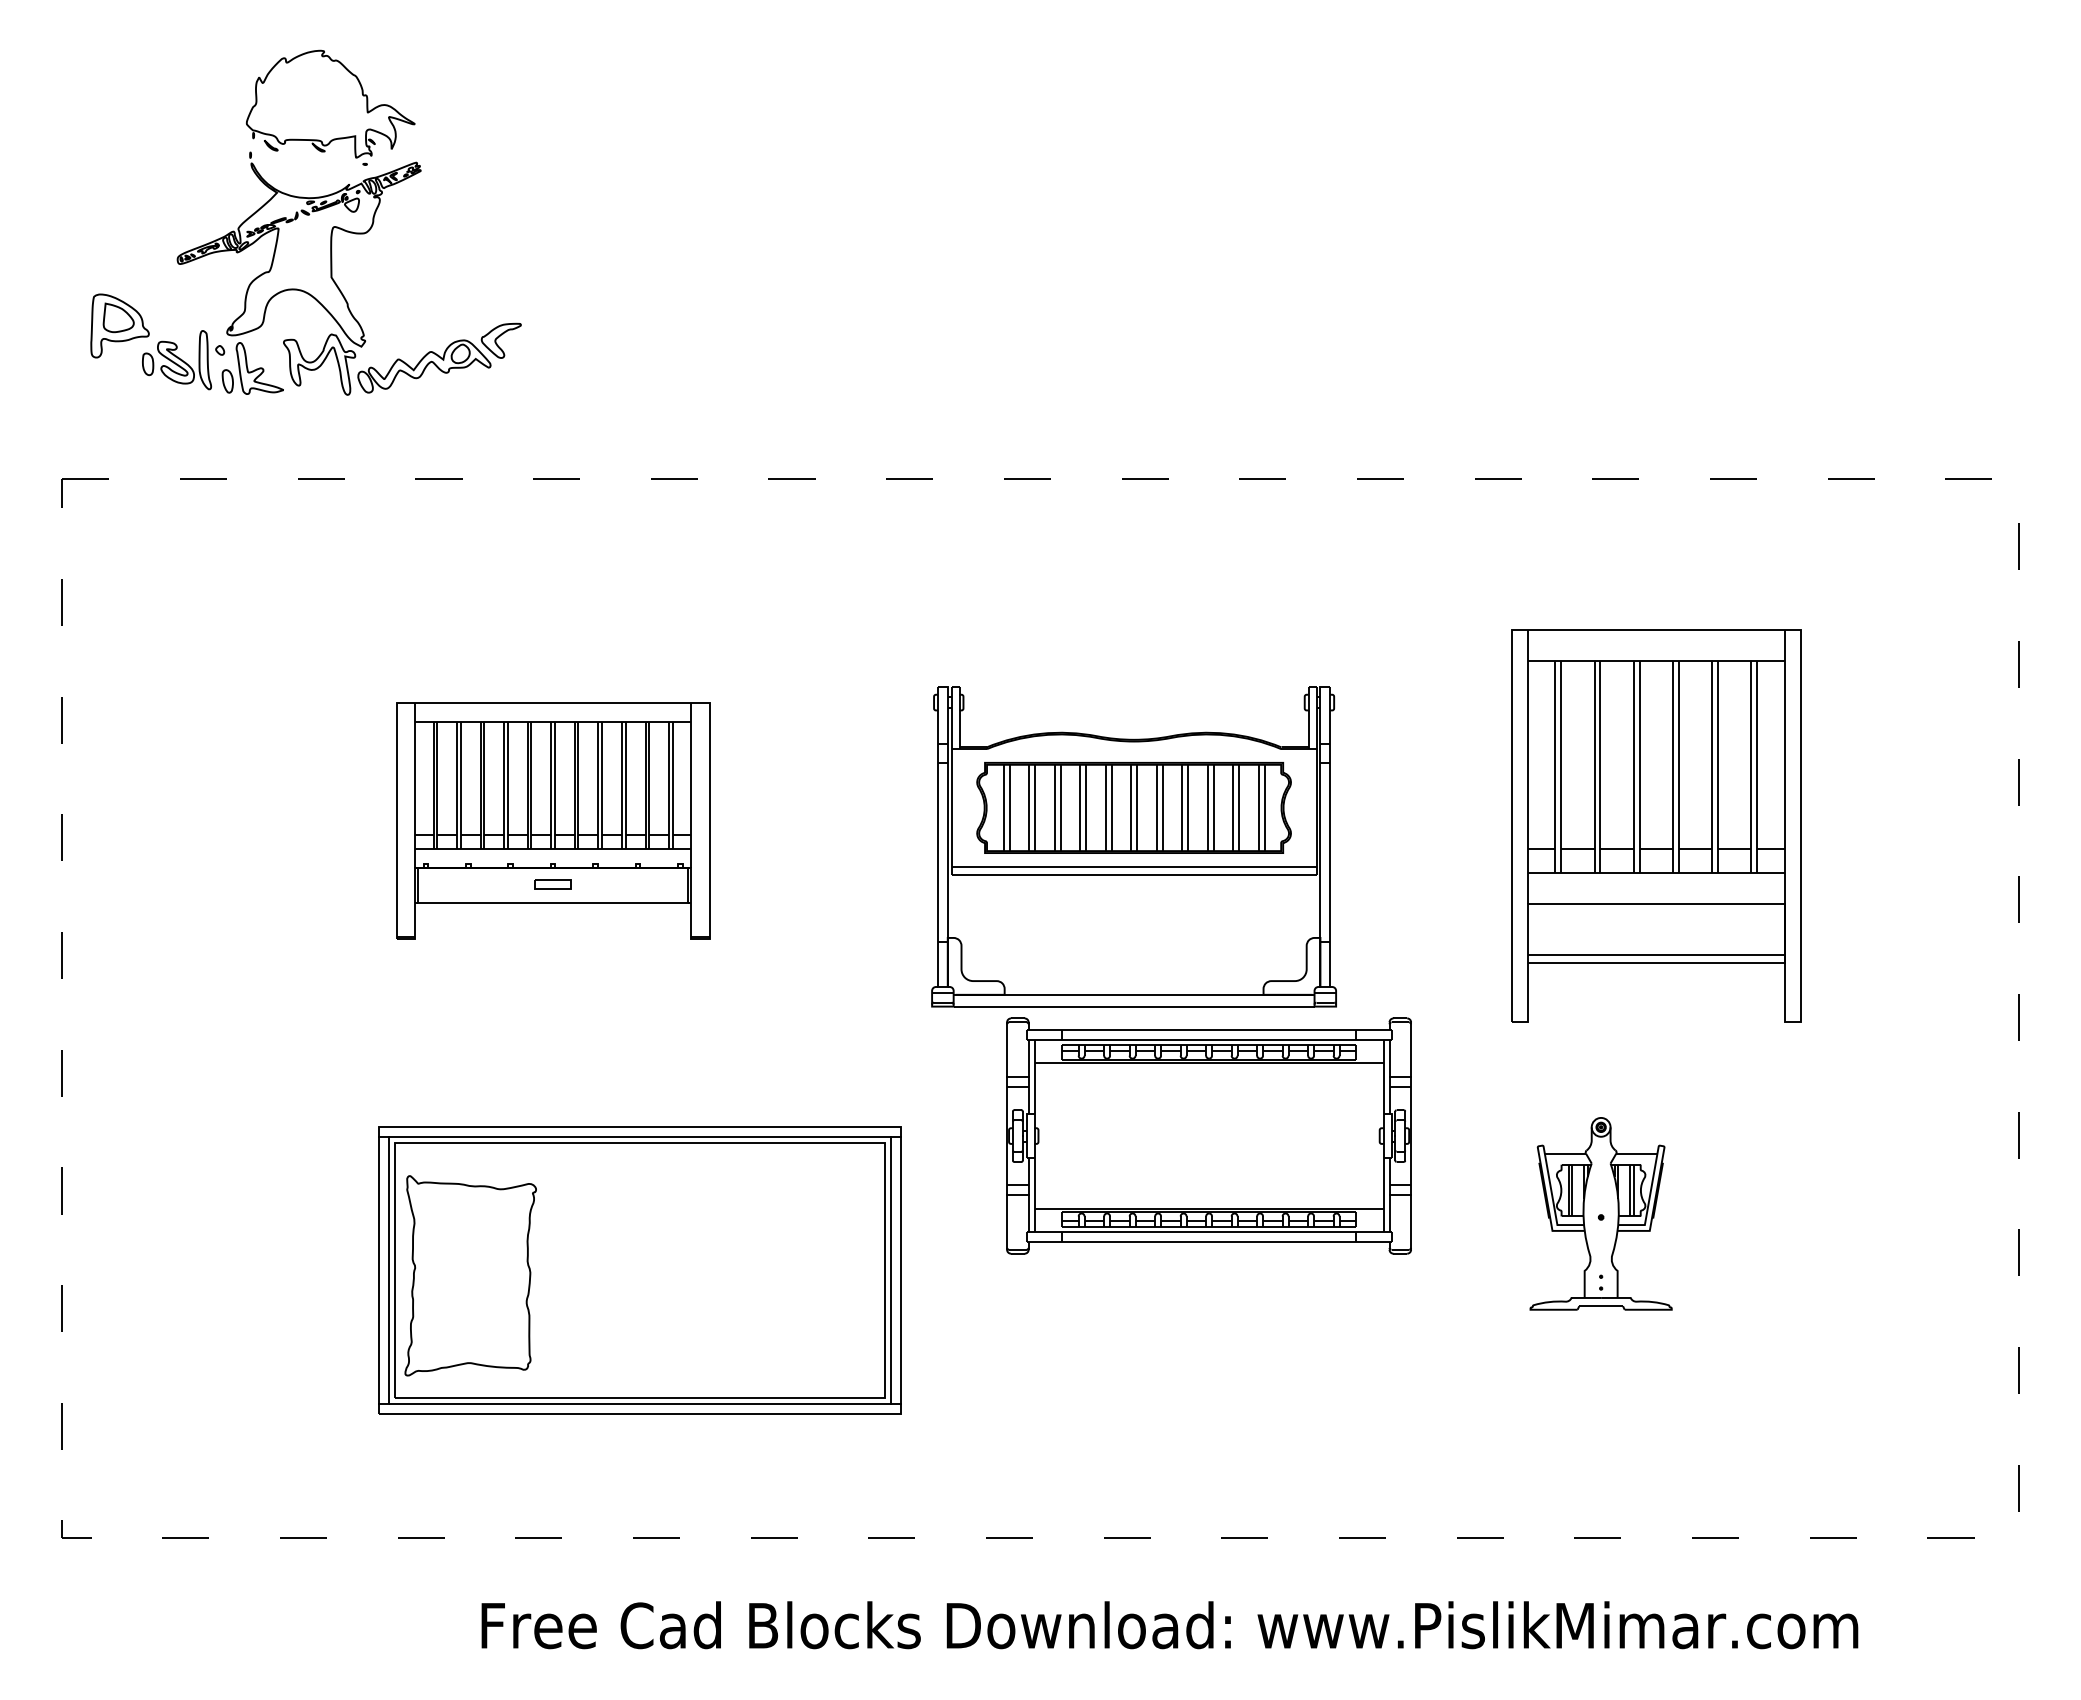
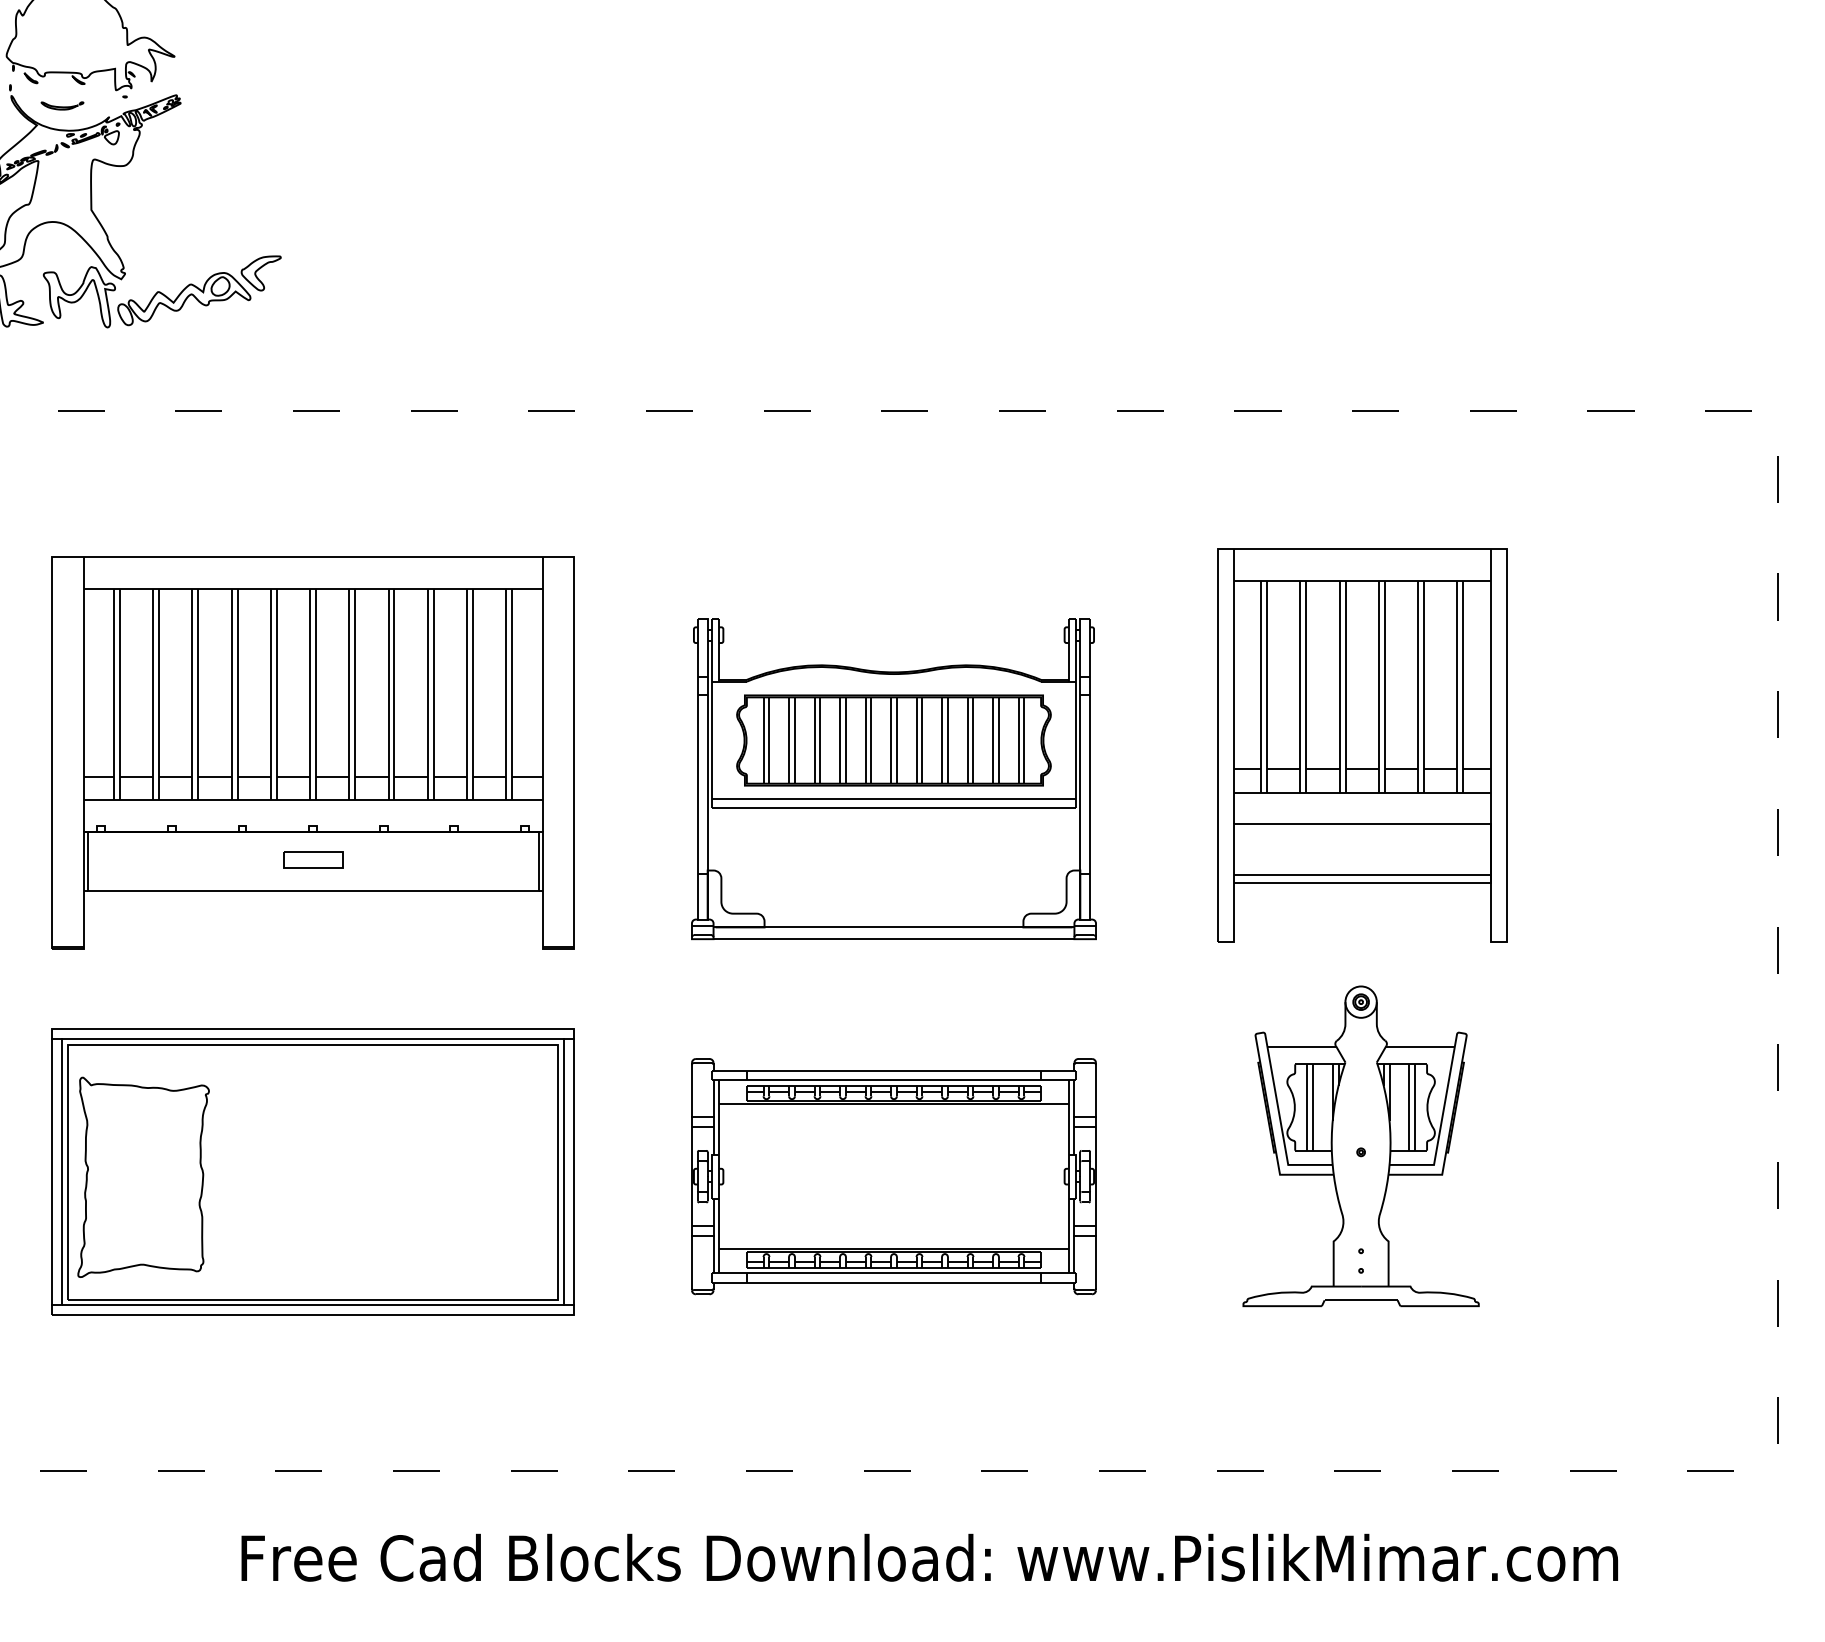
part: (302, 172) -> (62, 105), added
part: (552, 820) -> (312, 753), size x1.67
part: (1656, 825) -> (1362, 745), moved
part: (1208, 1135) -> (893, 1176), moved
part: (1600, 1213) -> (1360, 1146), size x1.67
part: (639, 1270) -> (312, 1172), moved

